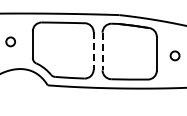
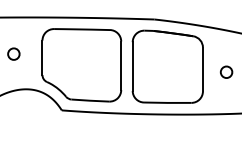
line: (93, 50) -> (121, 65), dashed -> solid
line: (102, 51) -> (132, 66), dashed -> solid

